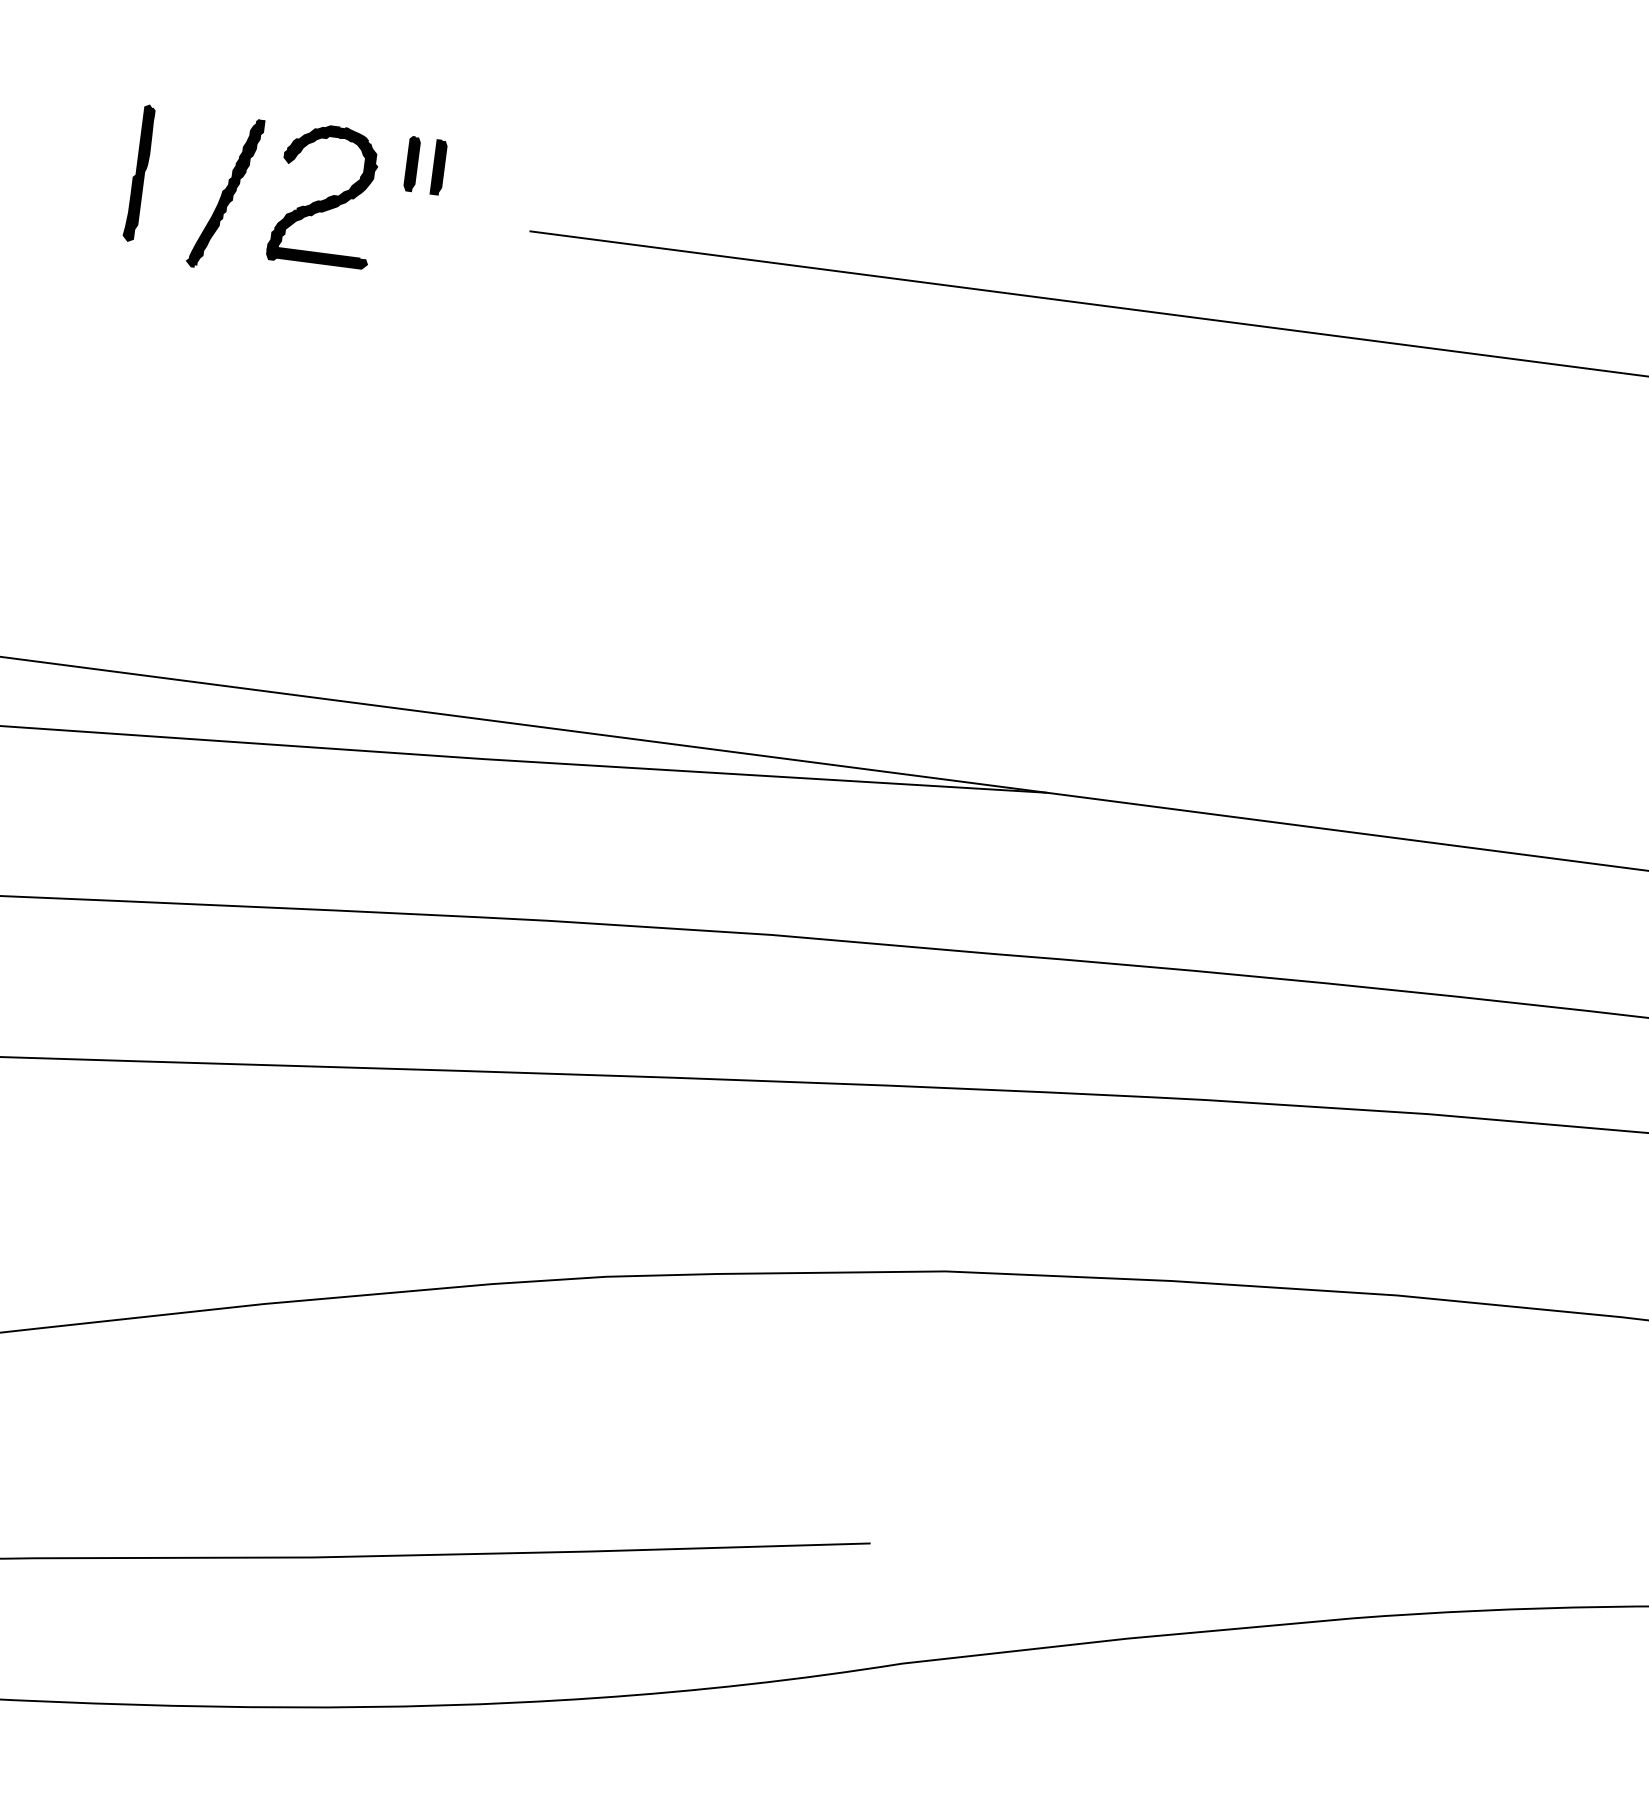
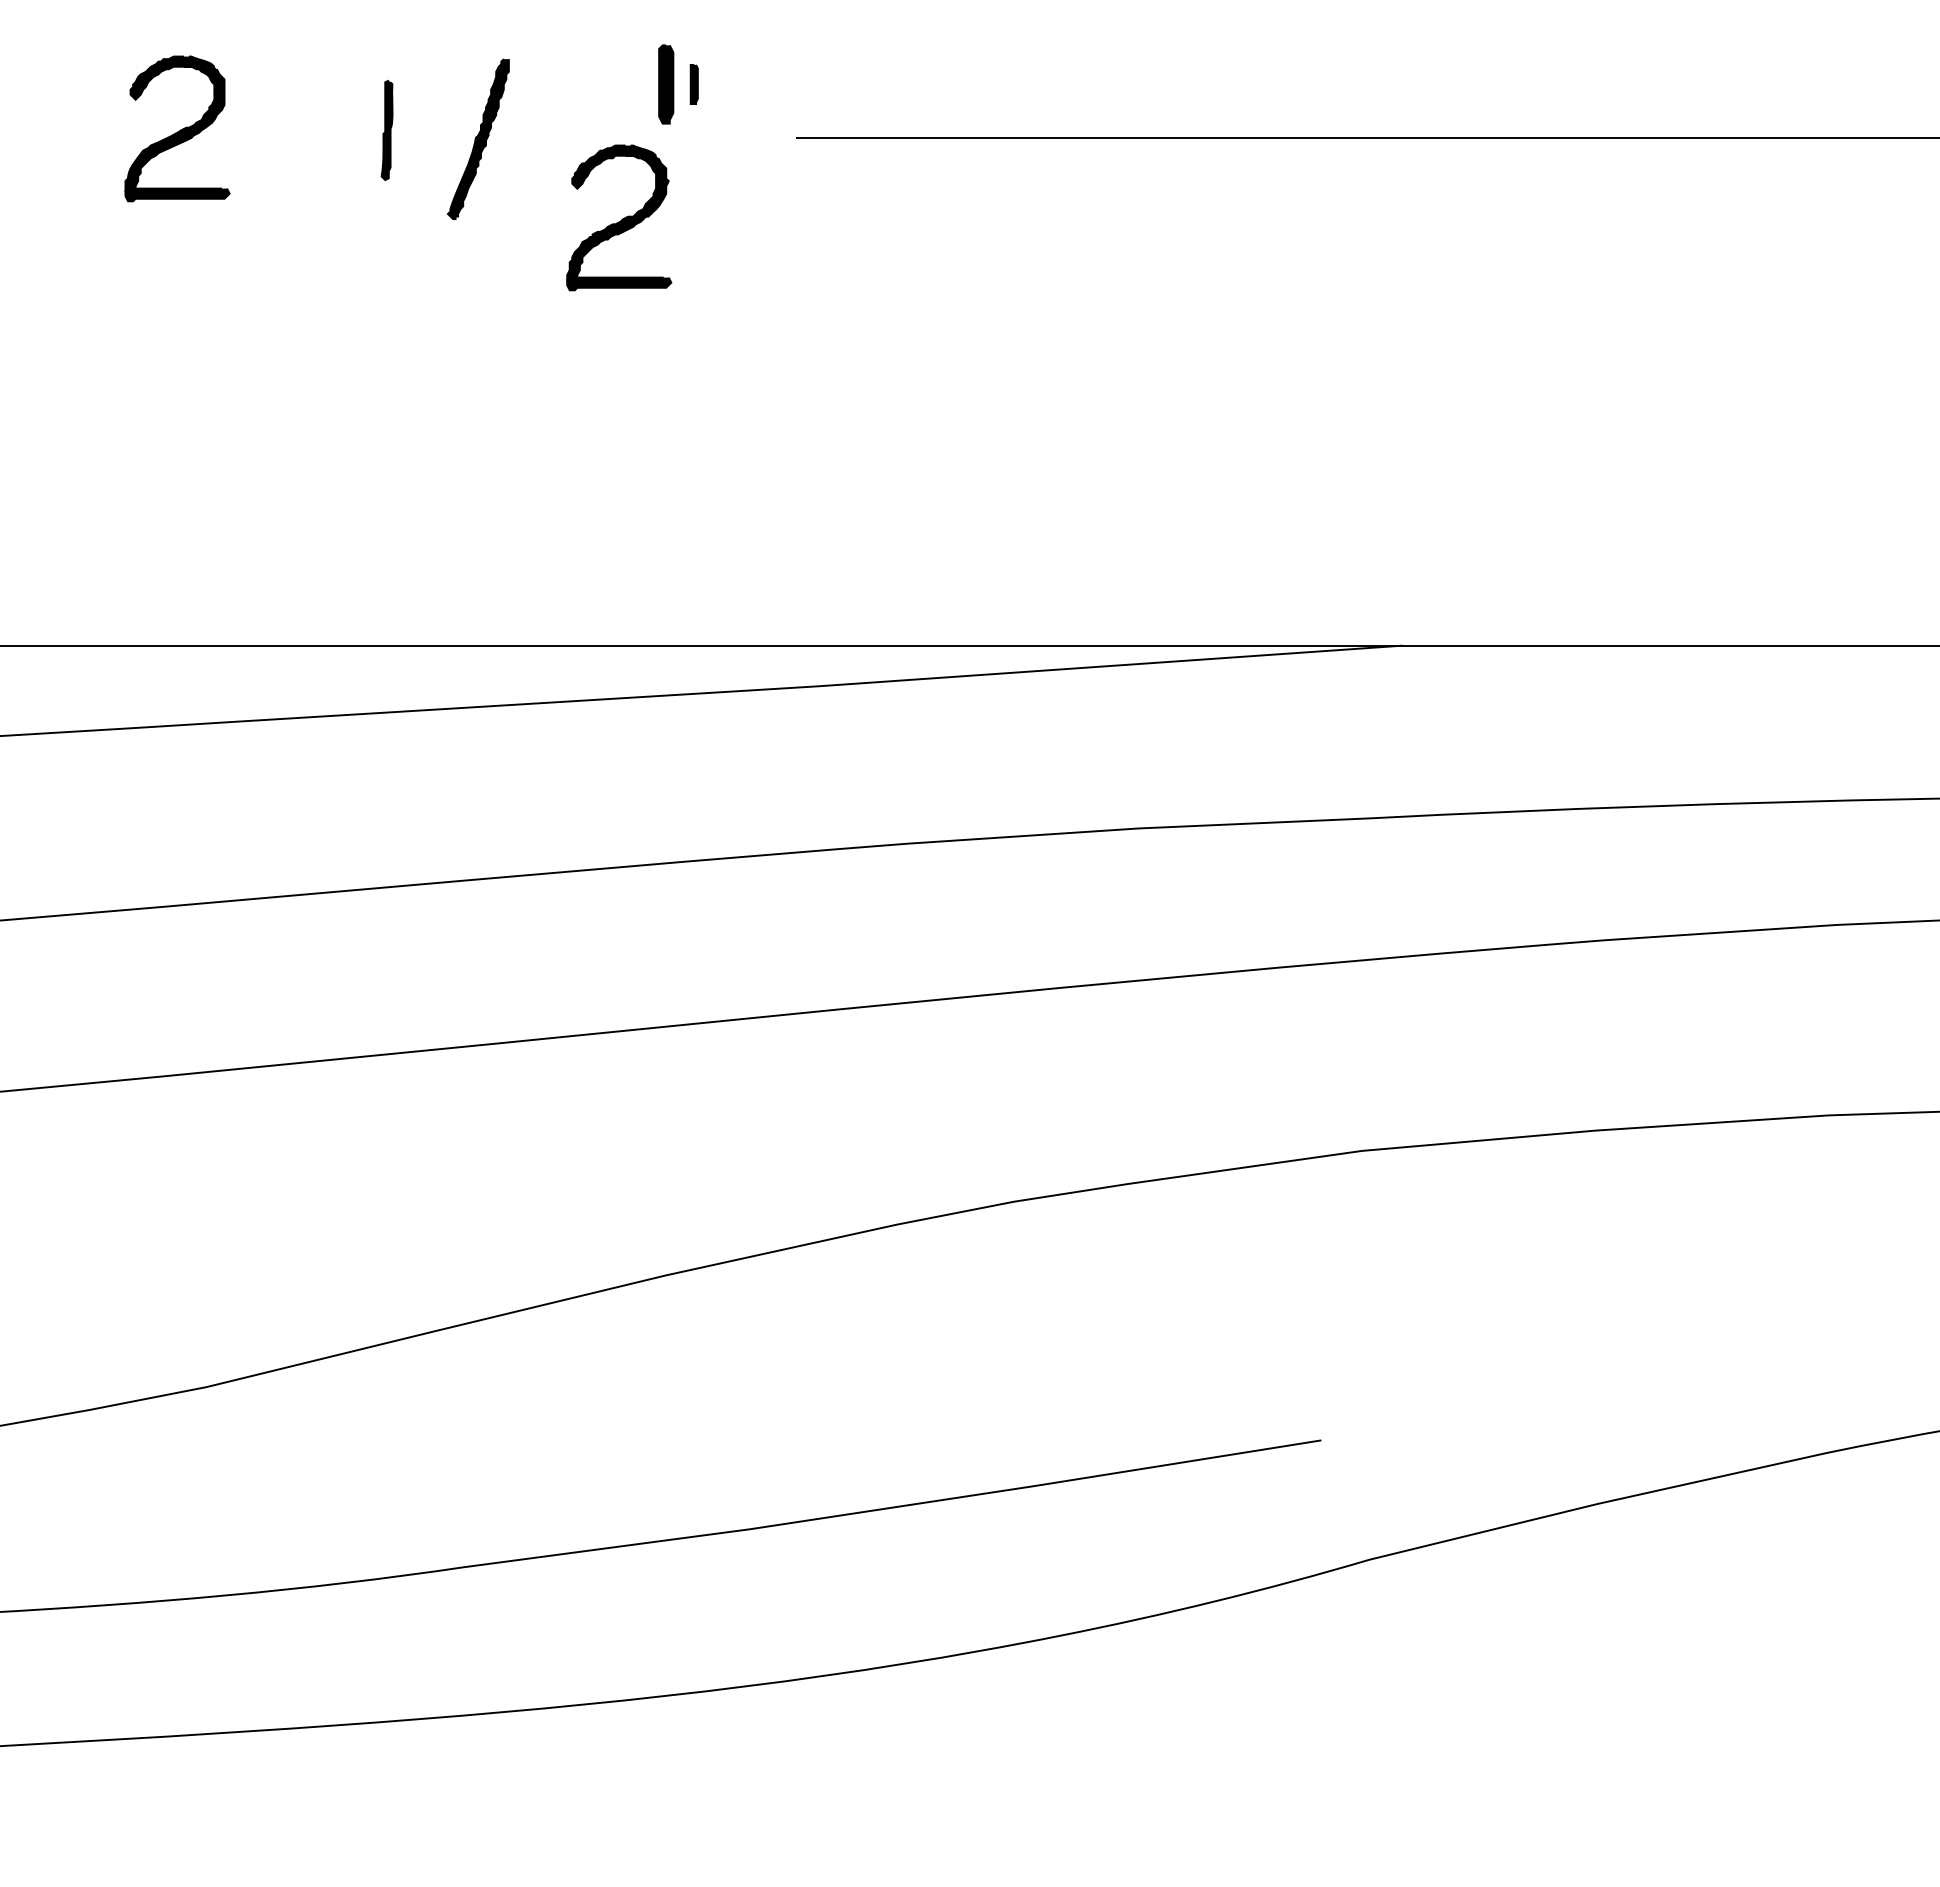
part: (412, 164) -> (666, 84), size x1.4
part: (439, 167) -> (694, 84), size x0.7
part: (138, 173) -> (386, 130), size x0.7
part: (325, 195) -> (619, 217), moved

